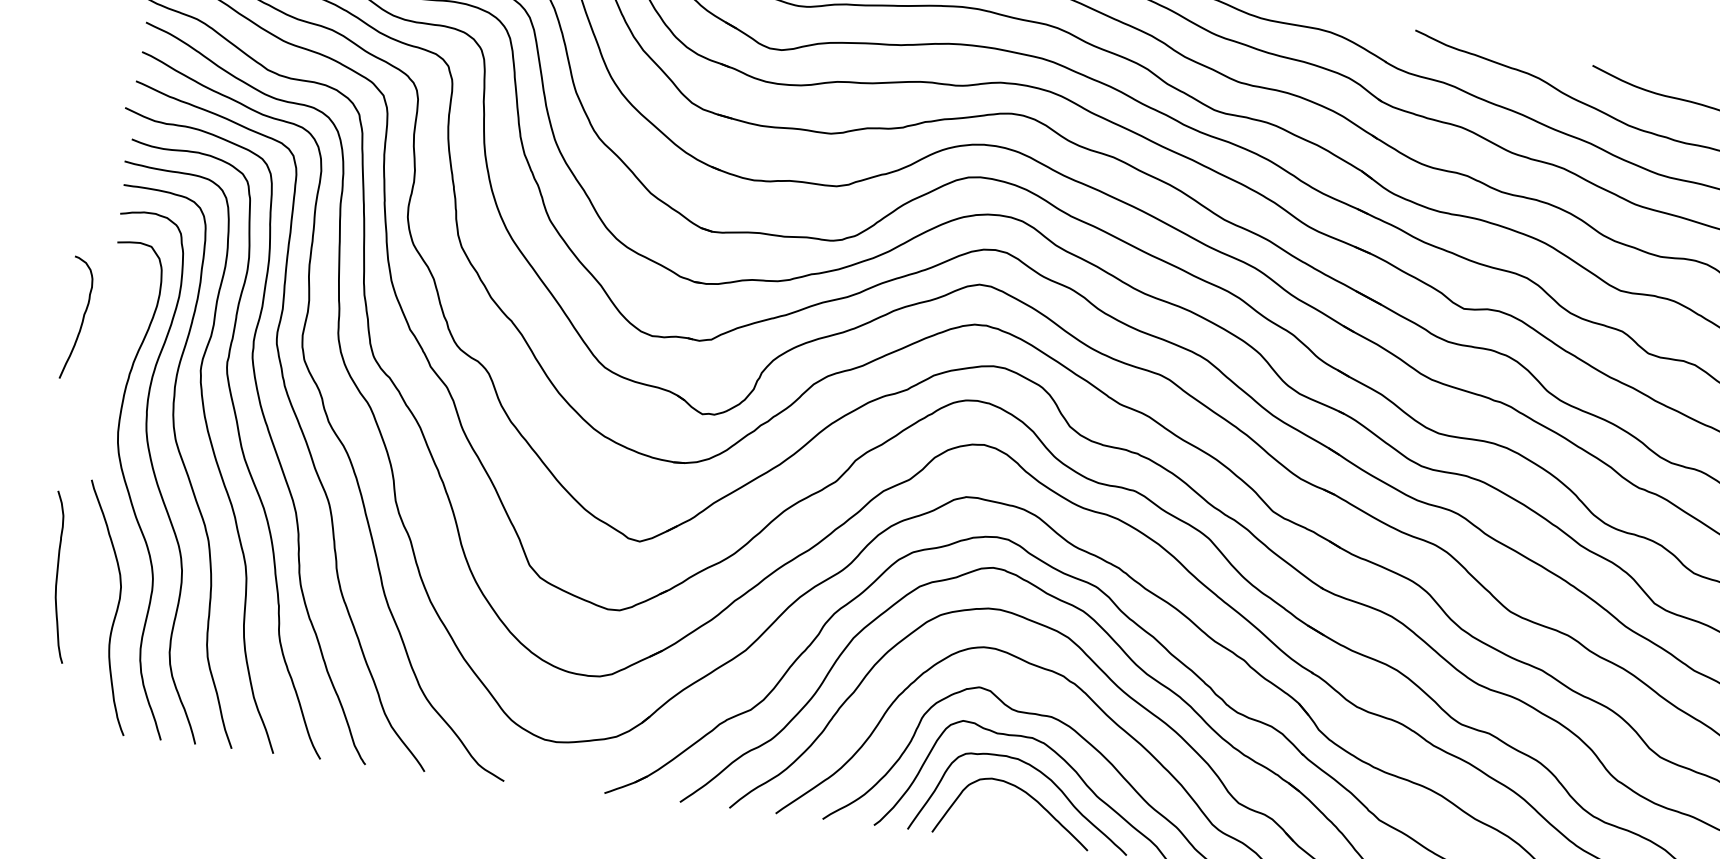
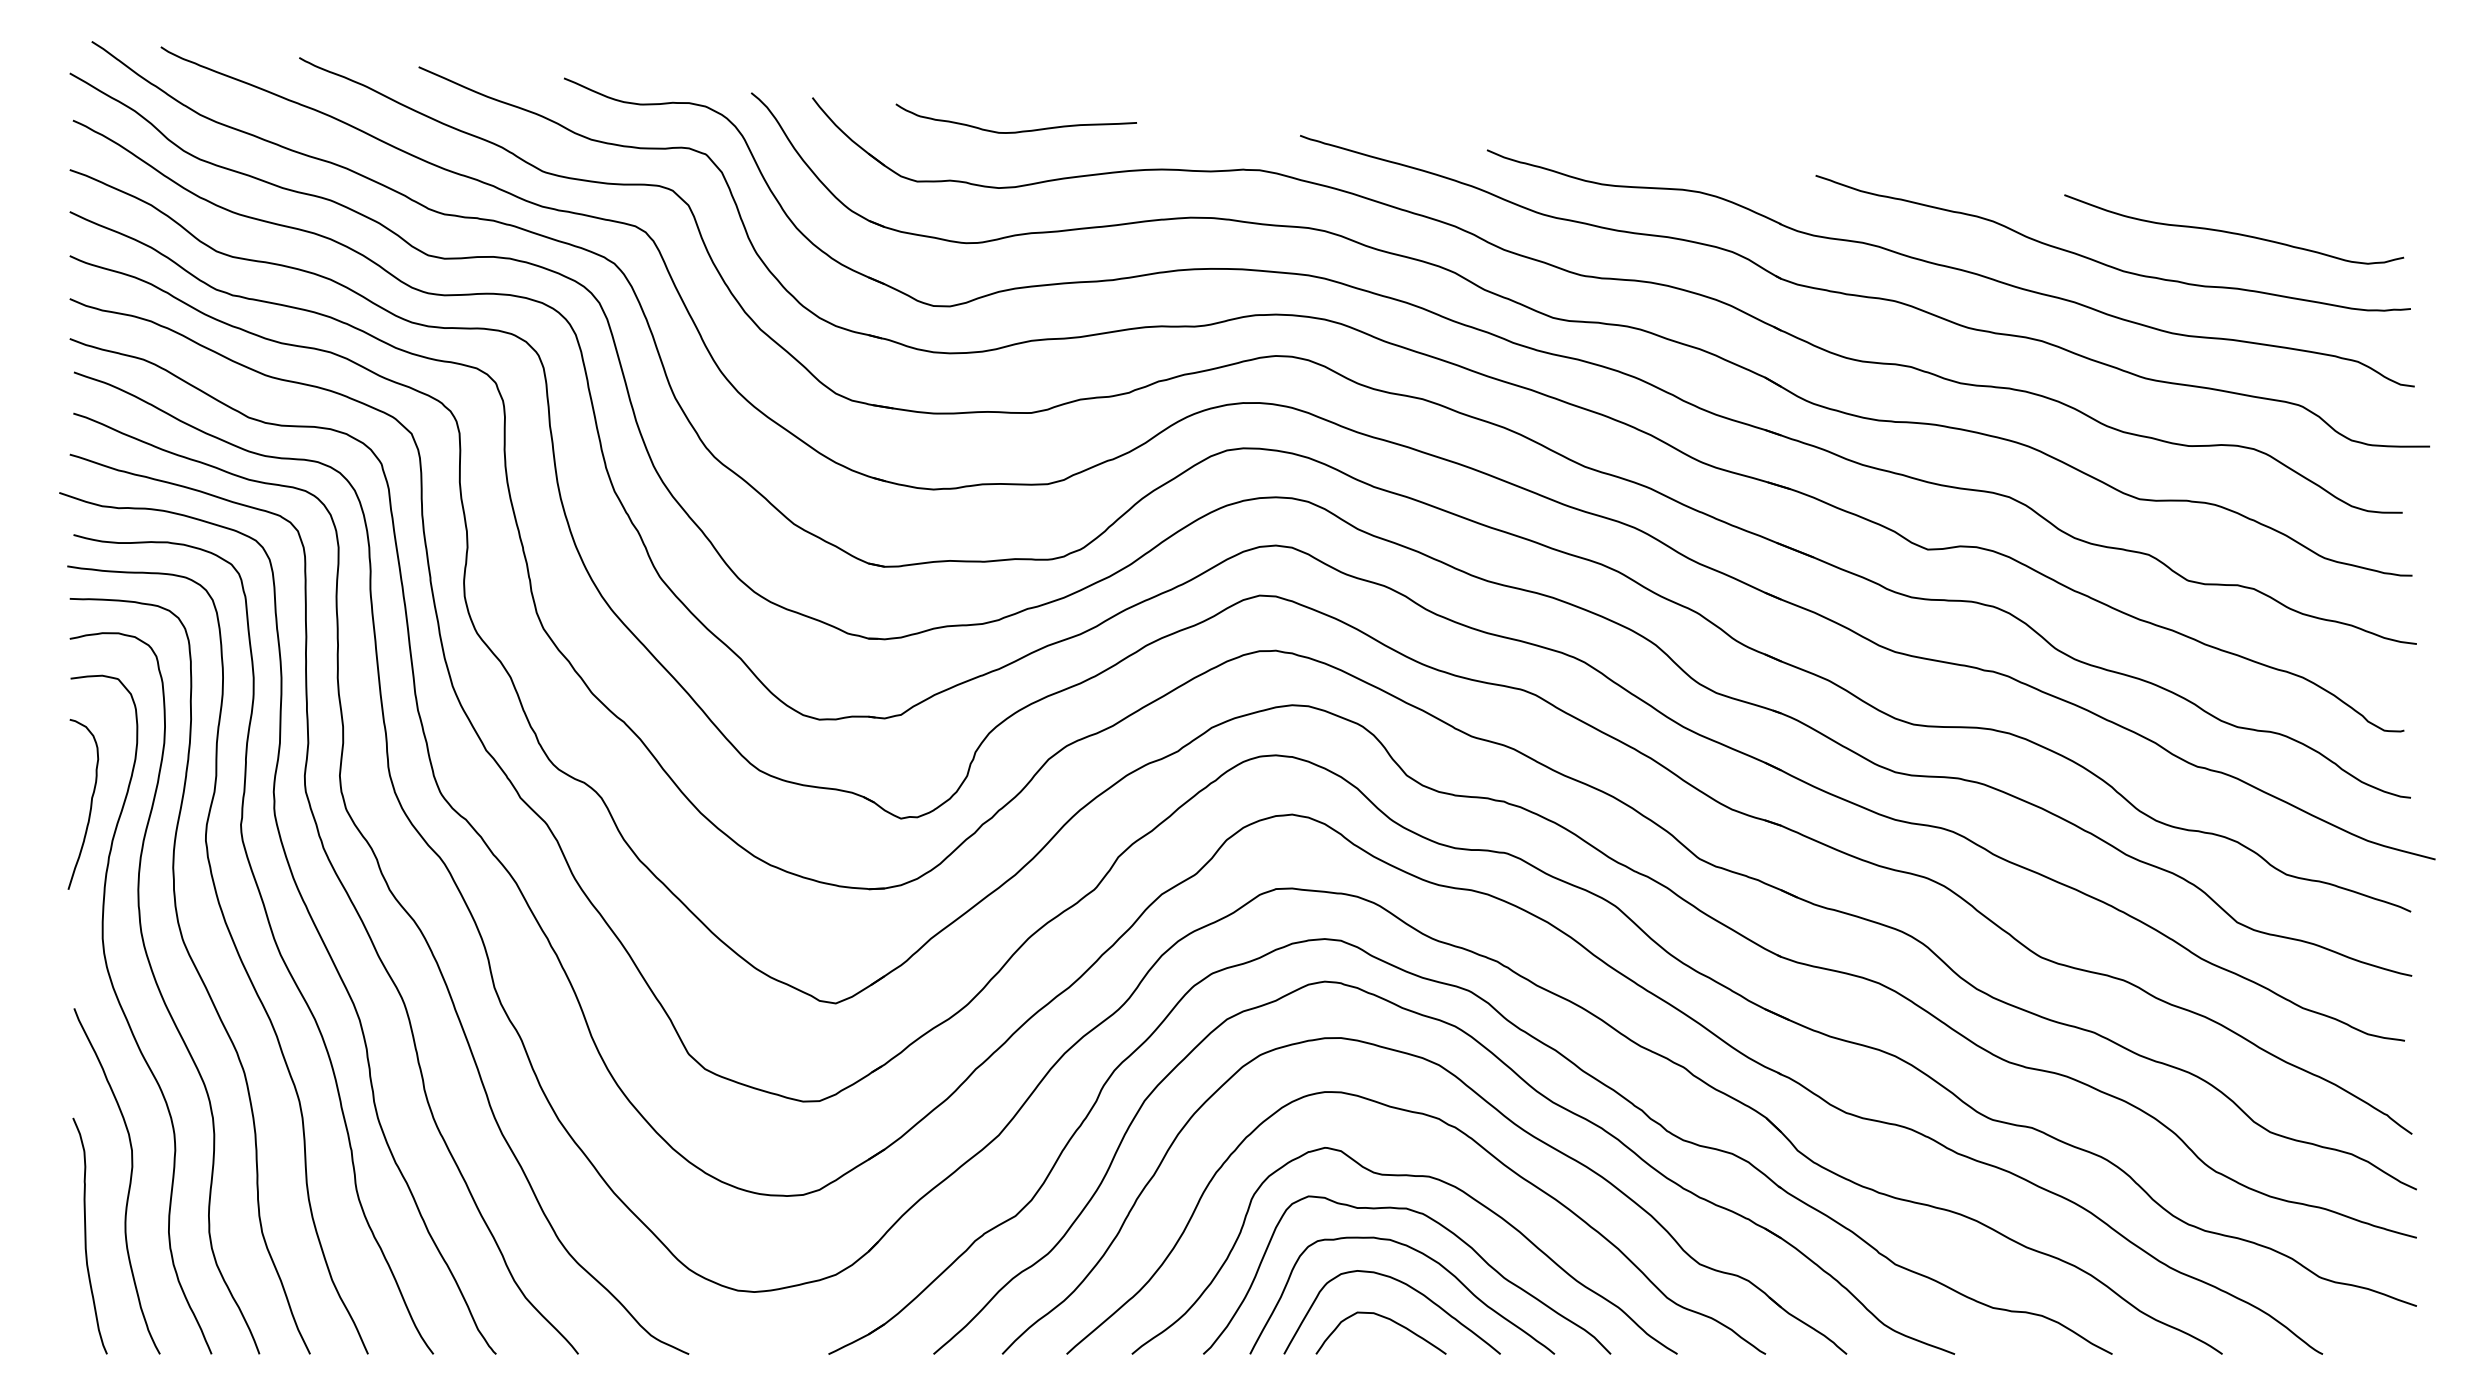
curve: (82, 319) -> (90, 804), moved
curve: (57, 576) -> (86, 1235), moved
curve: (1007, 815) -> (1384, 1318), added

